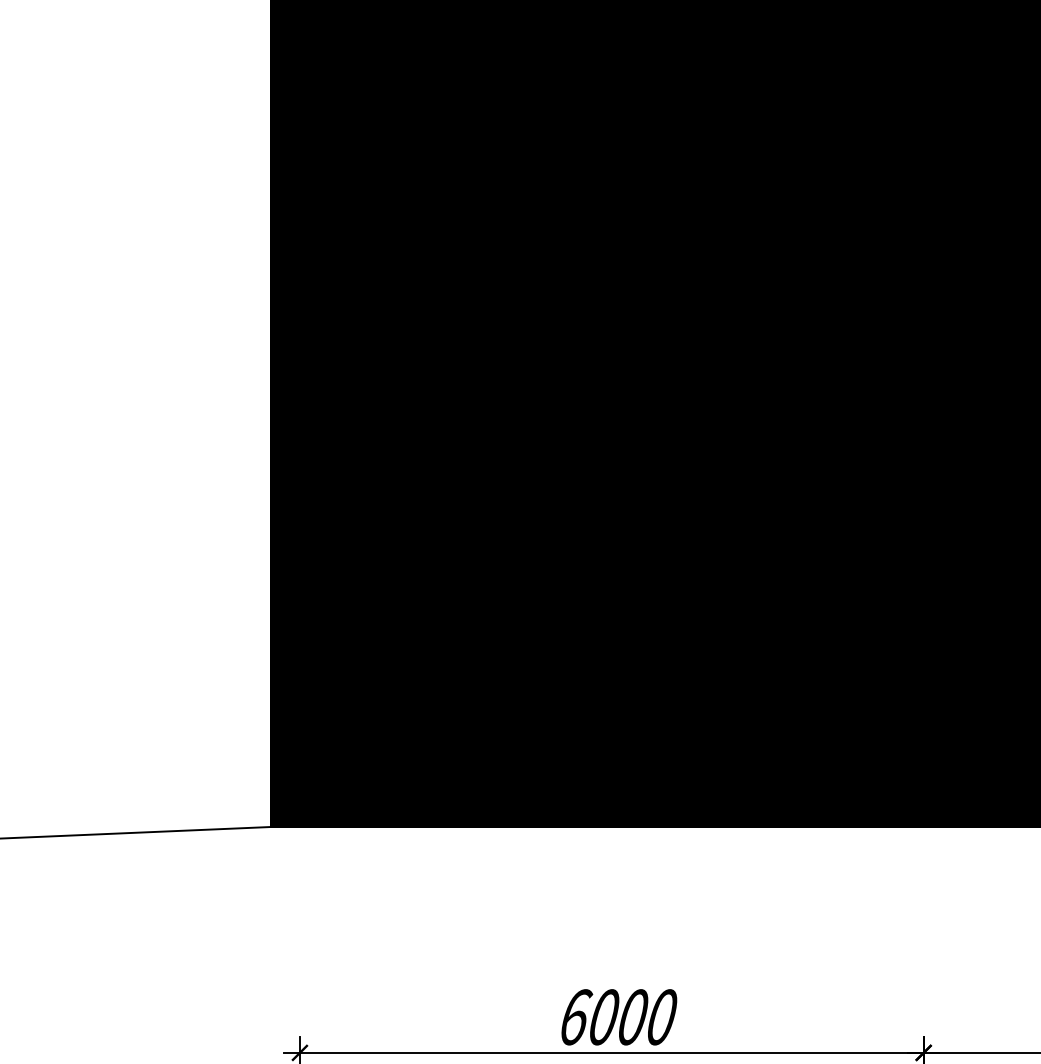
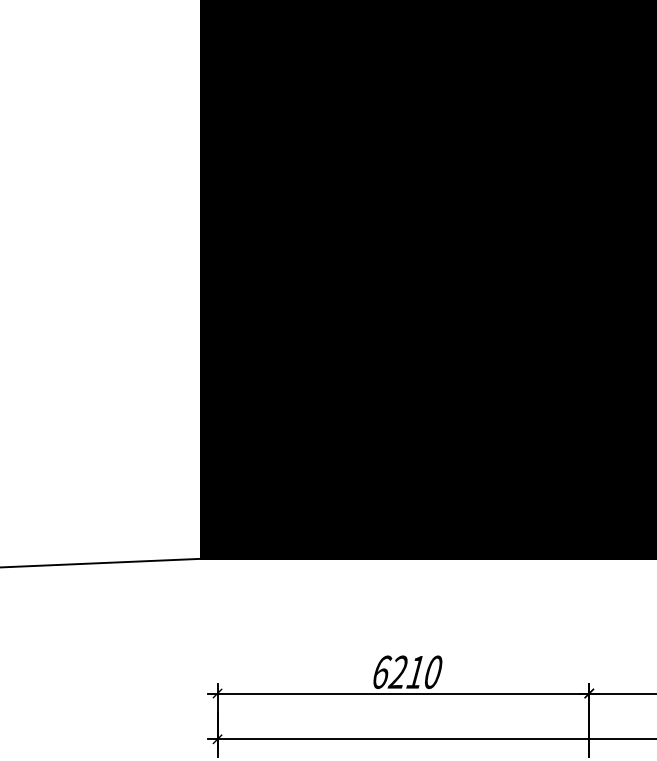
text: (616, 1017) -> (406, 672), 6000 -> 6210

